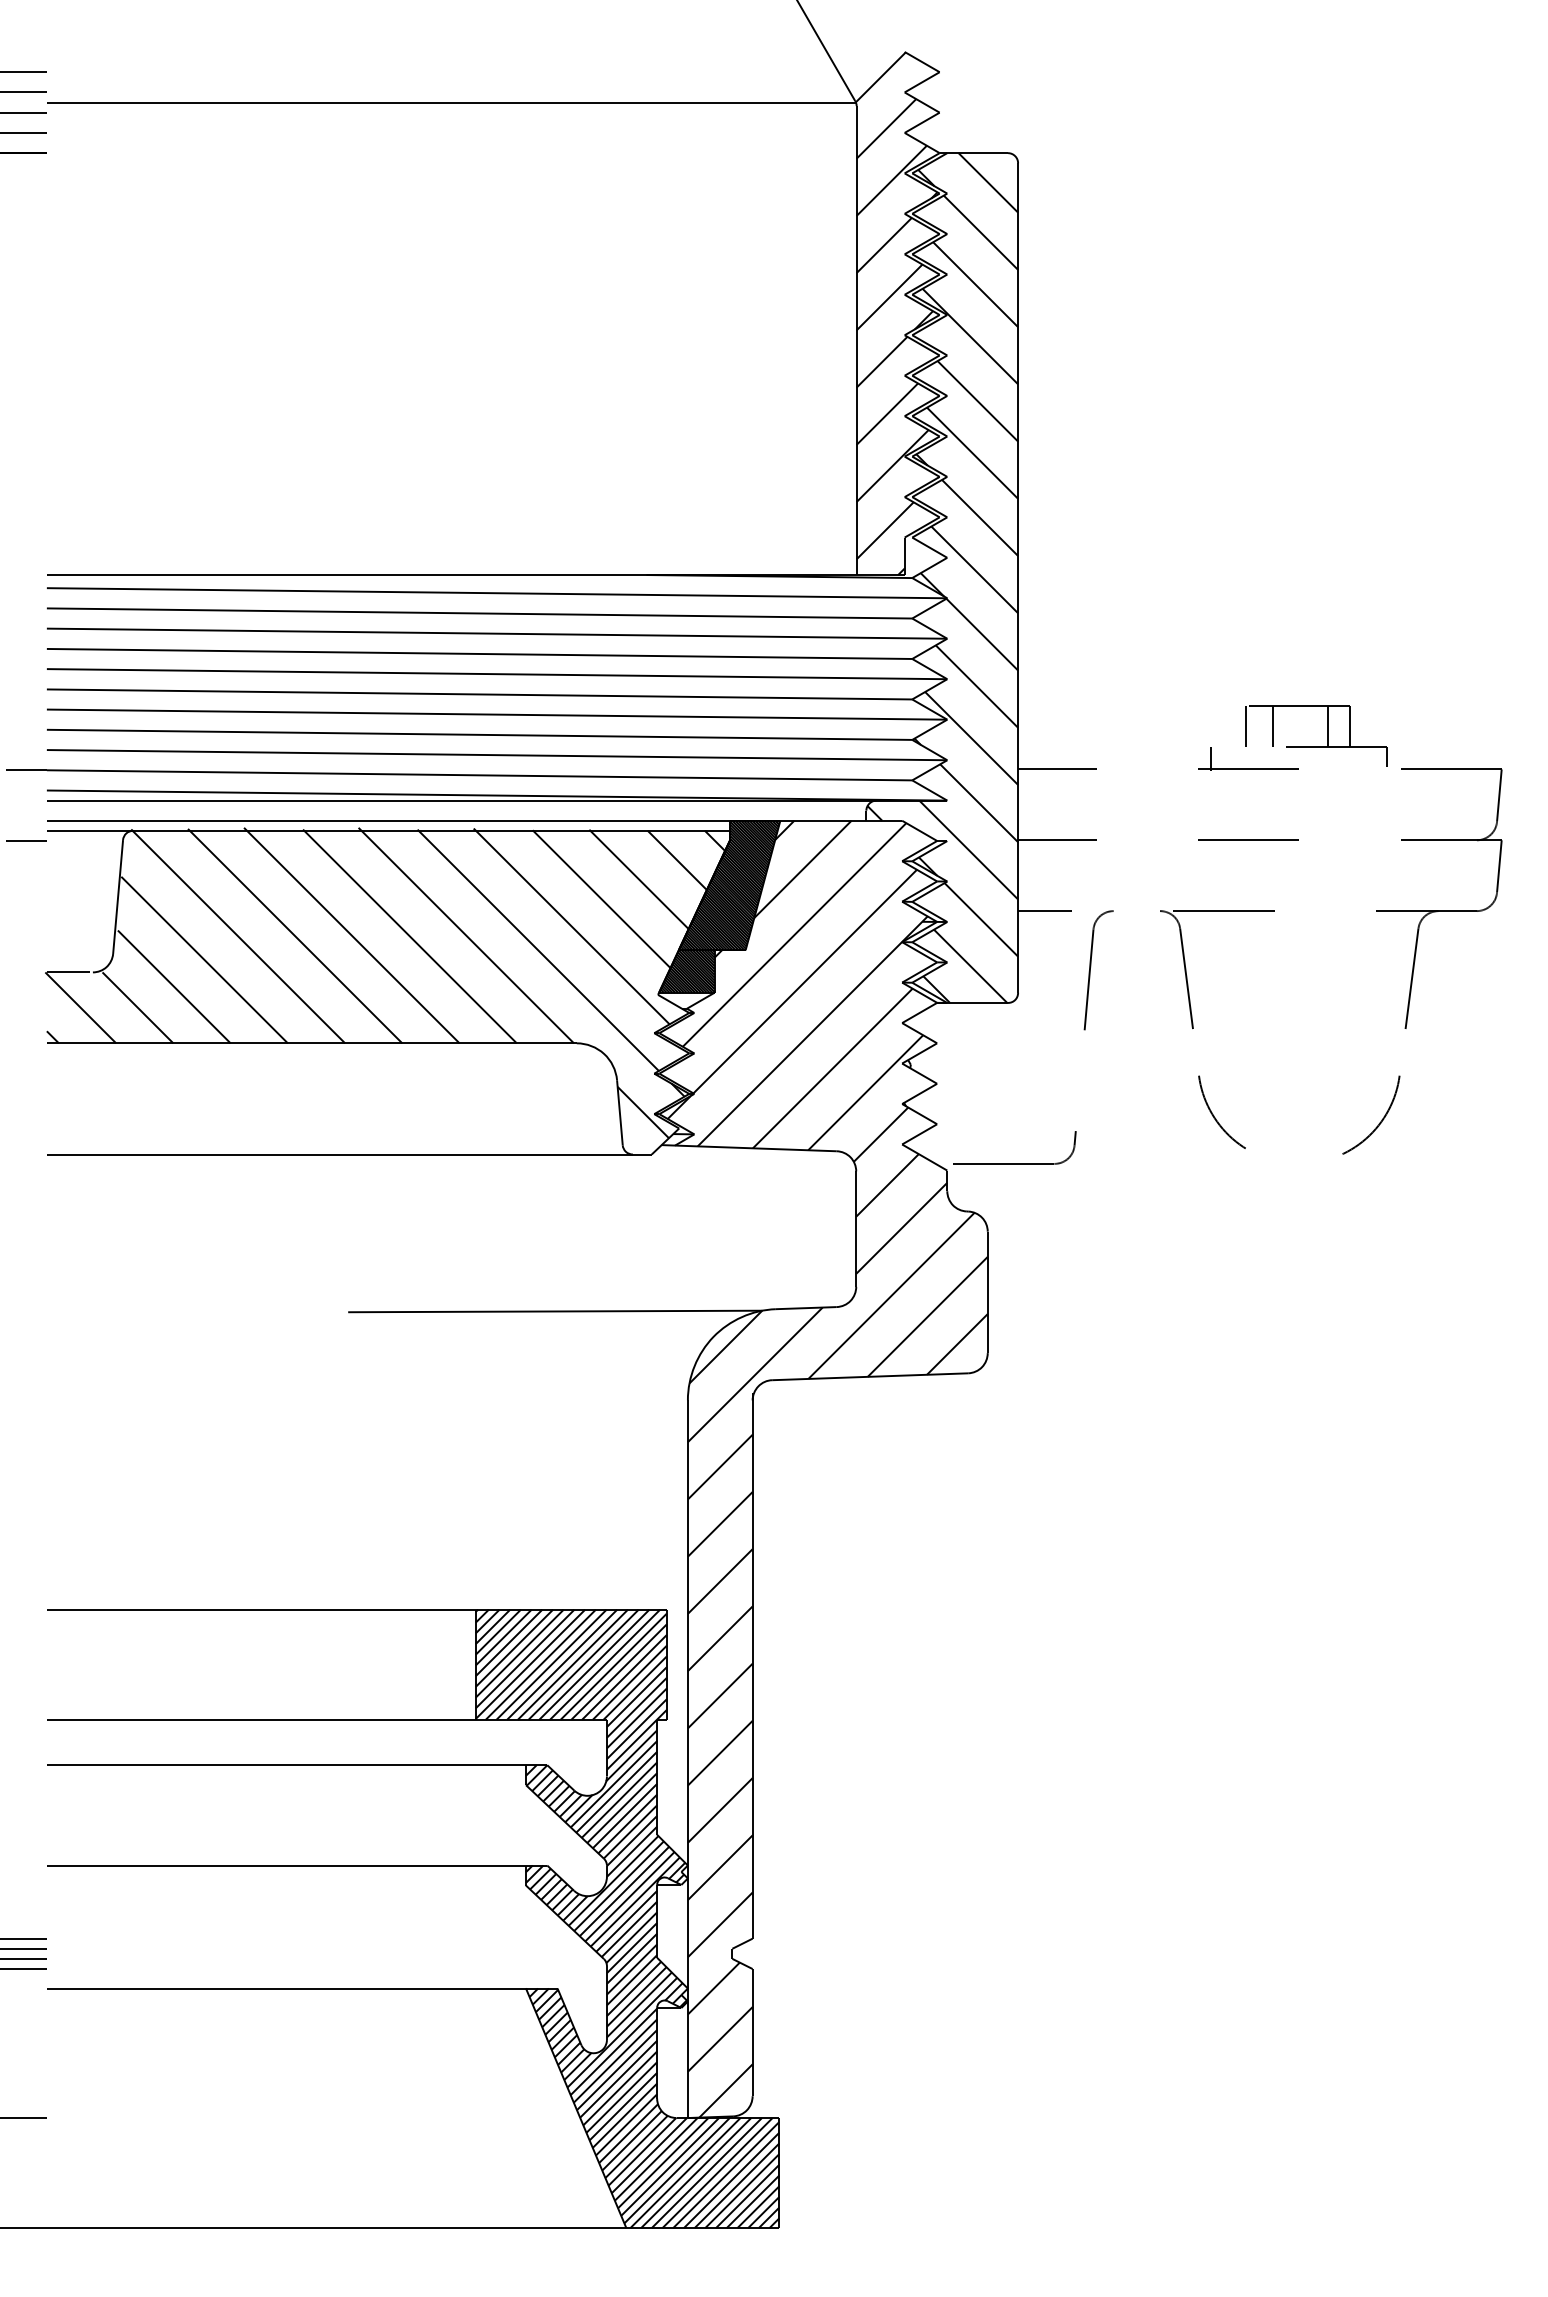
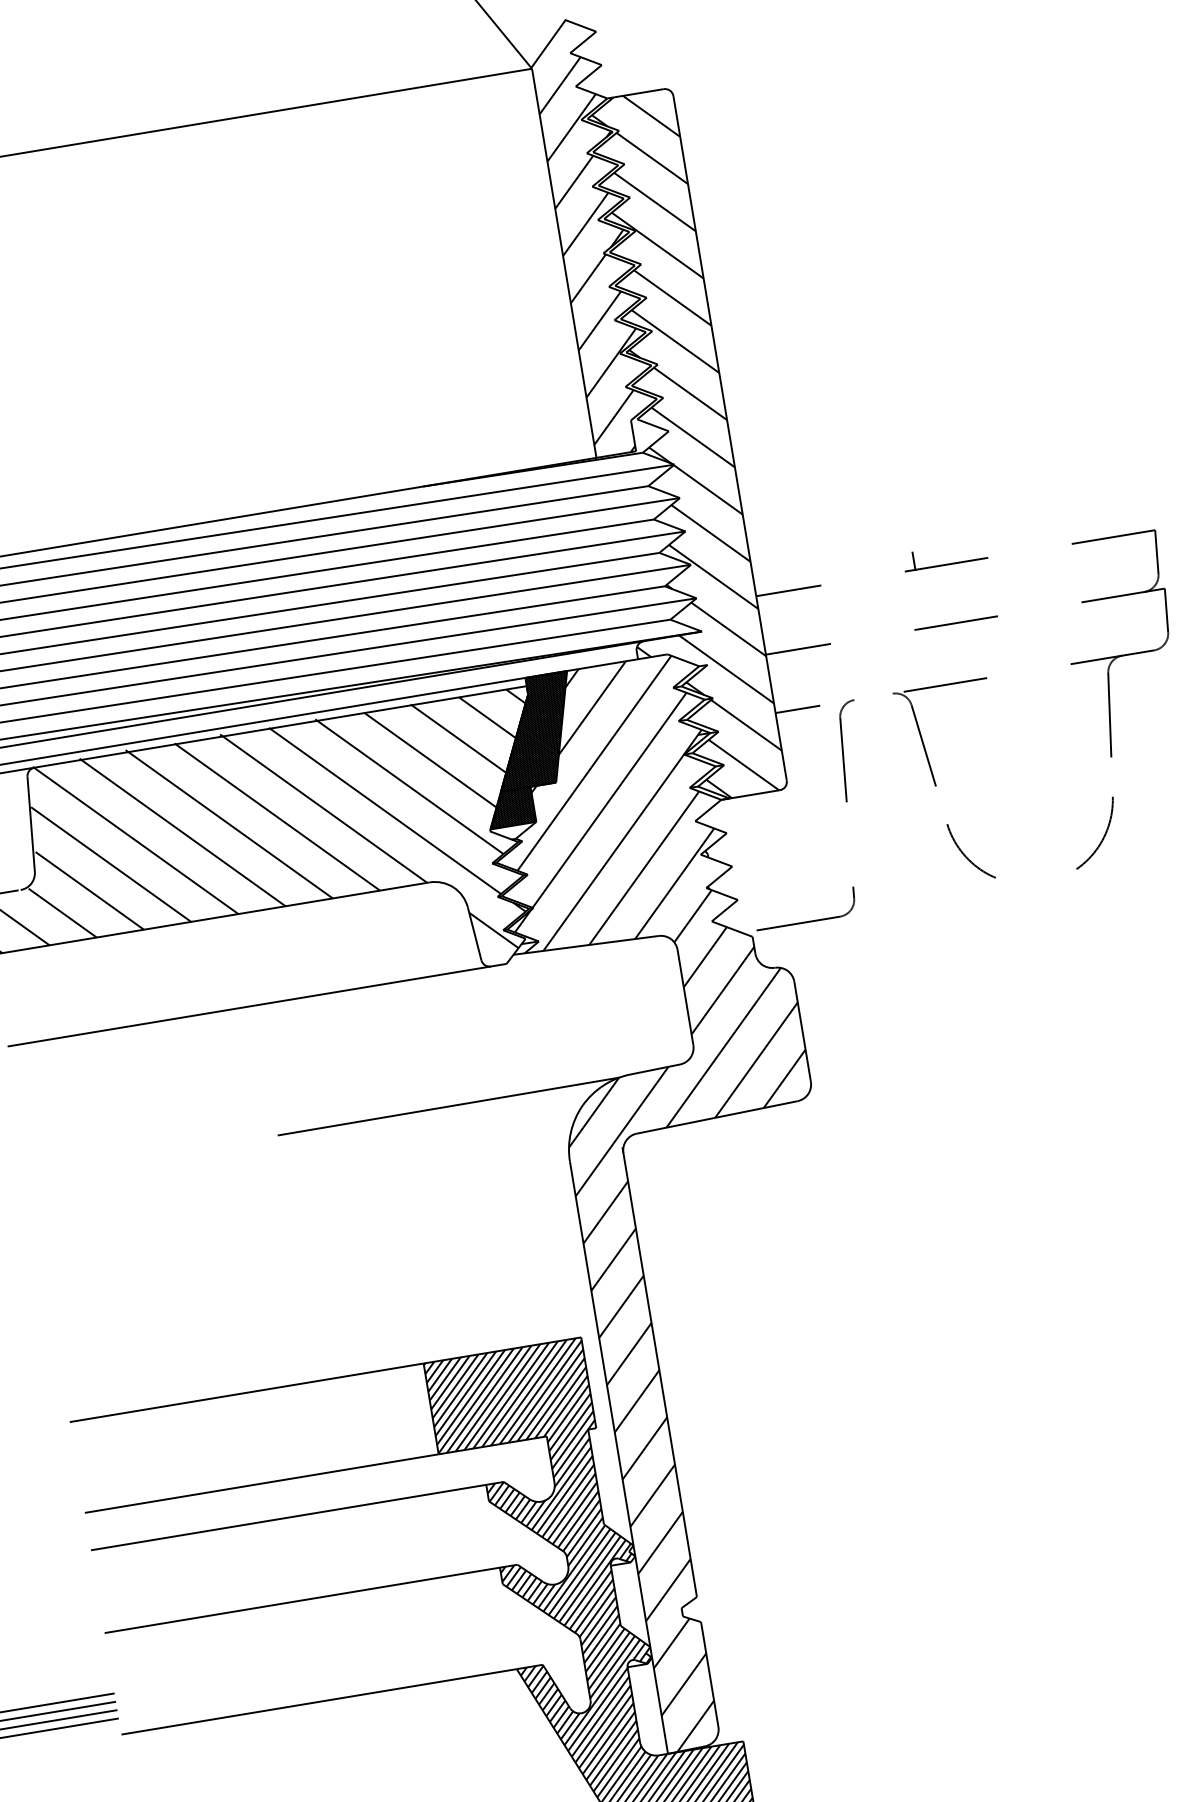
part: (1327, 735) -> (1006, 525), removed

